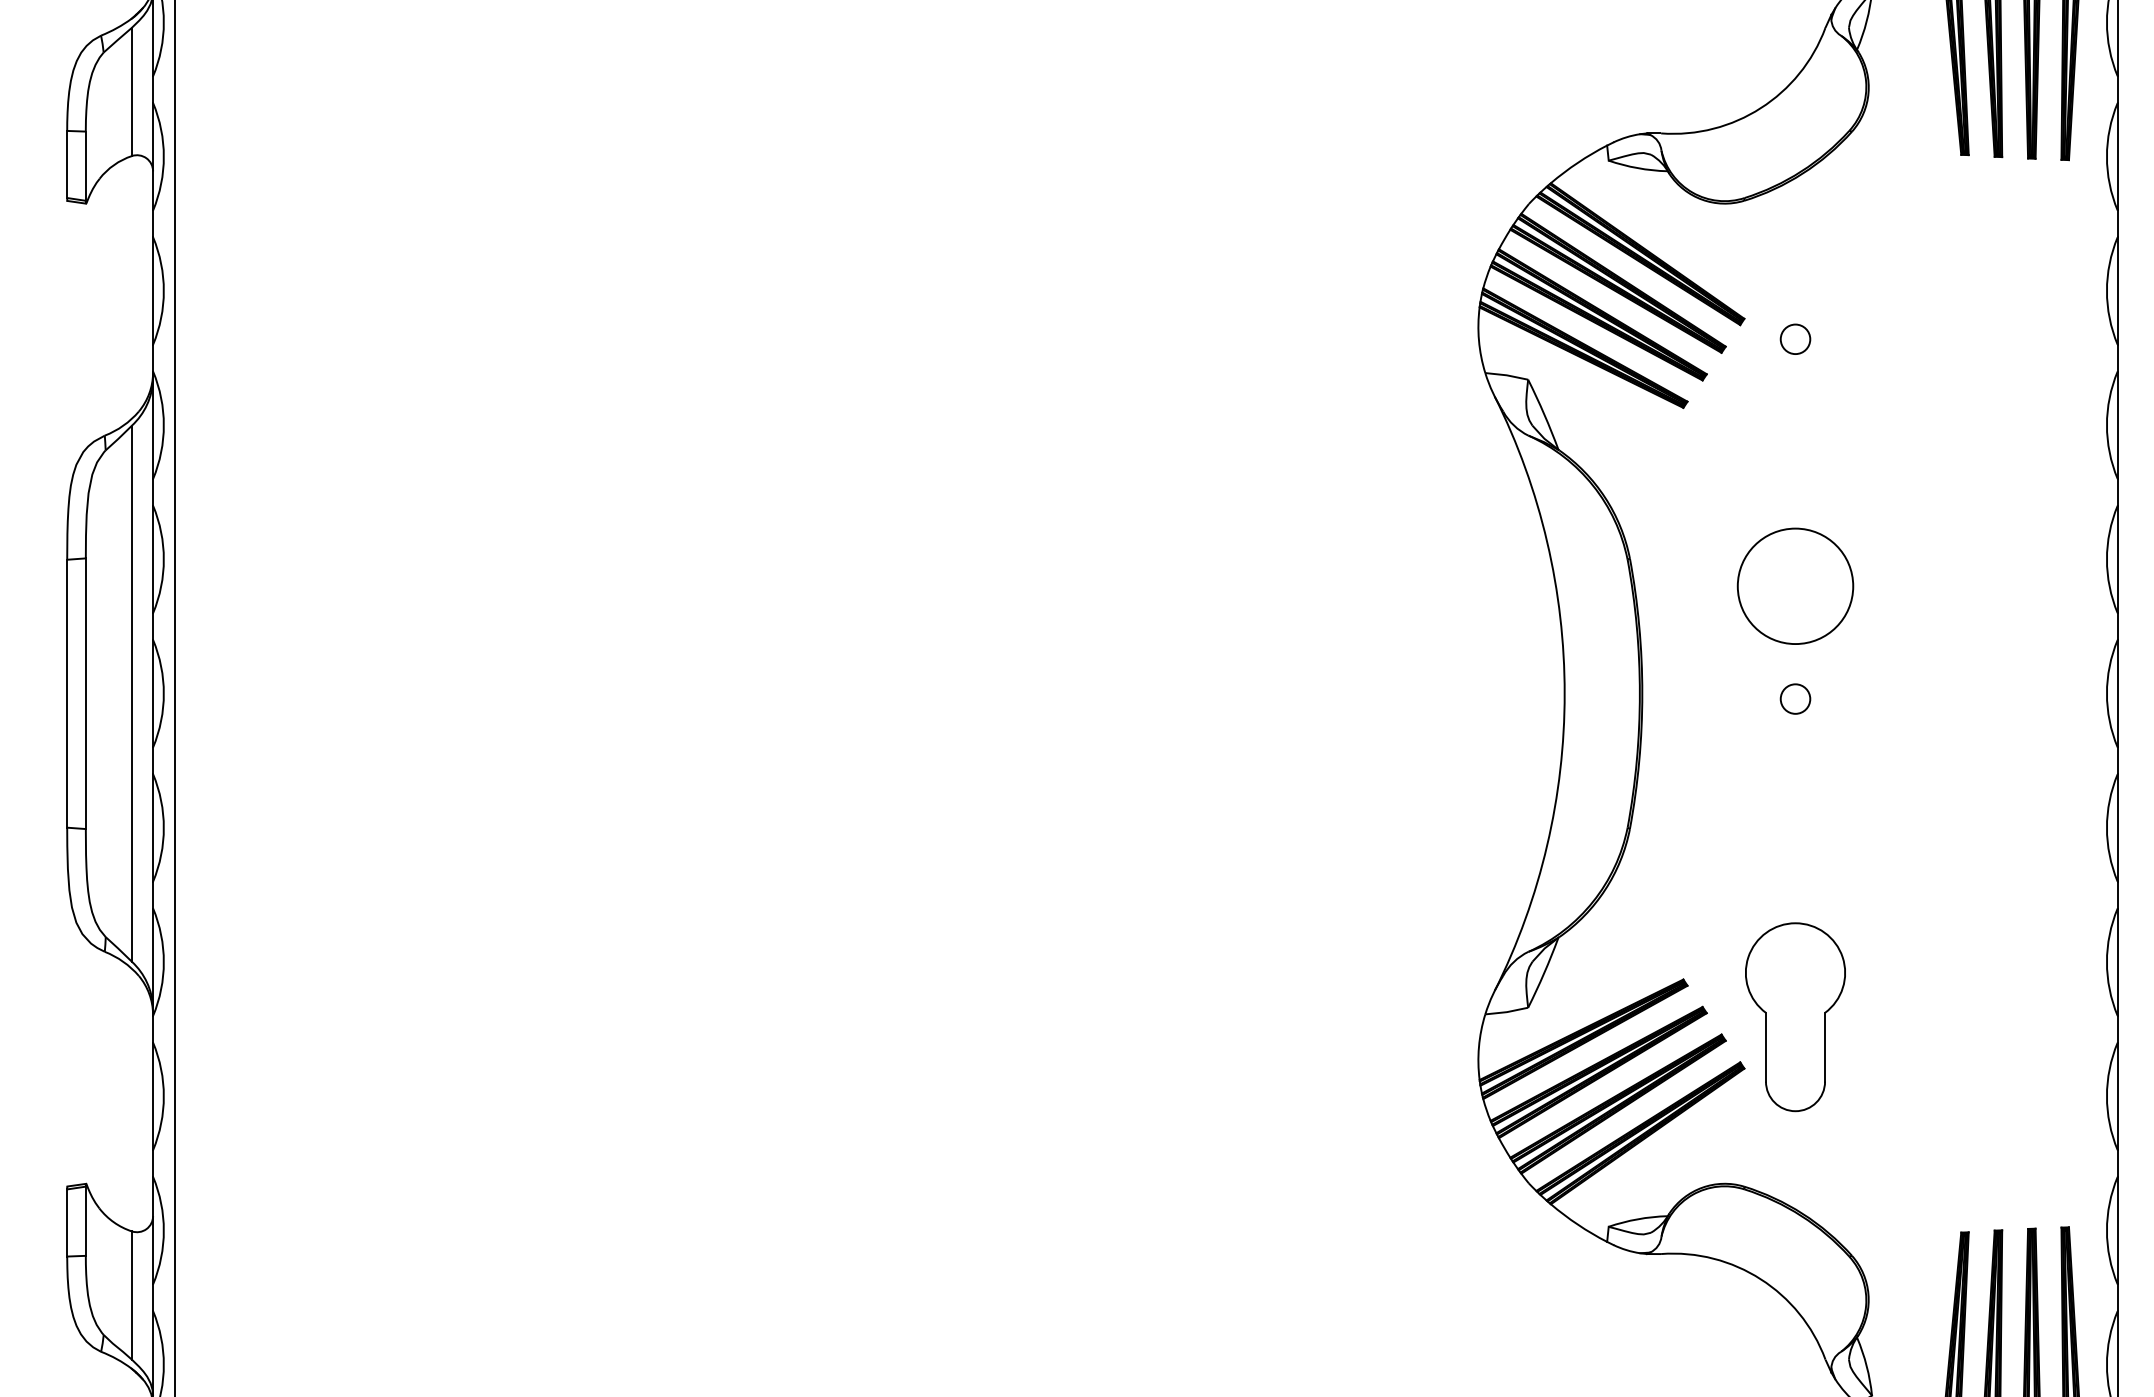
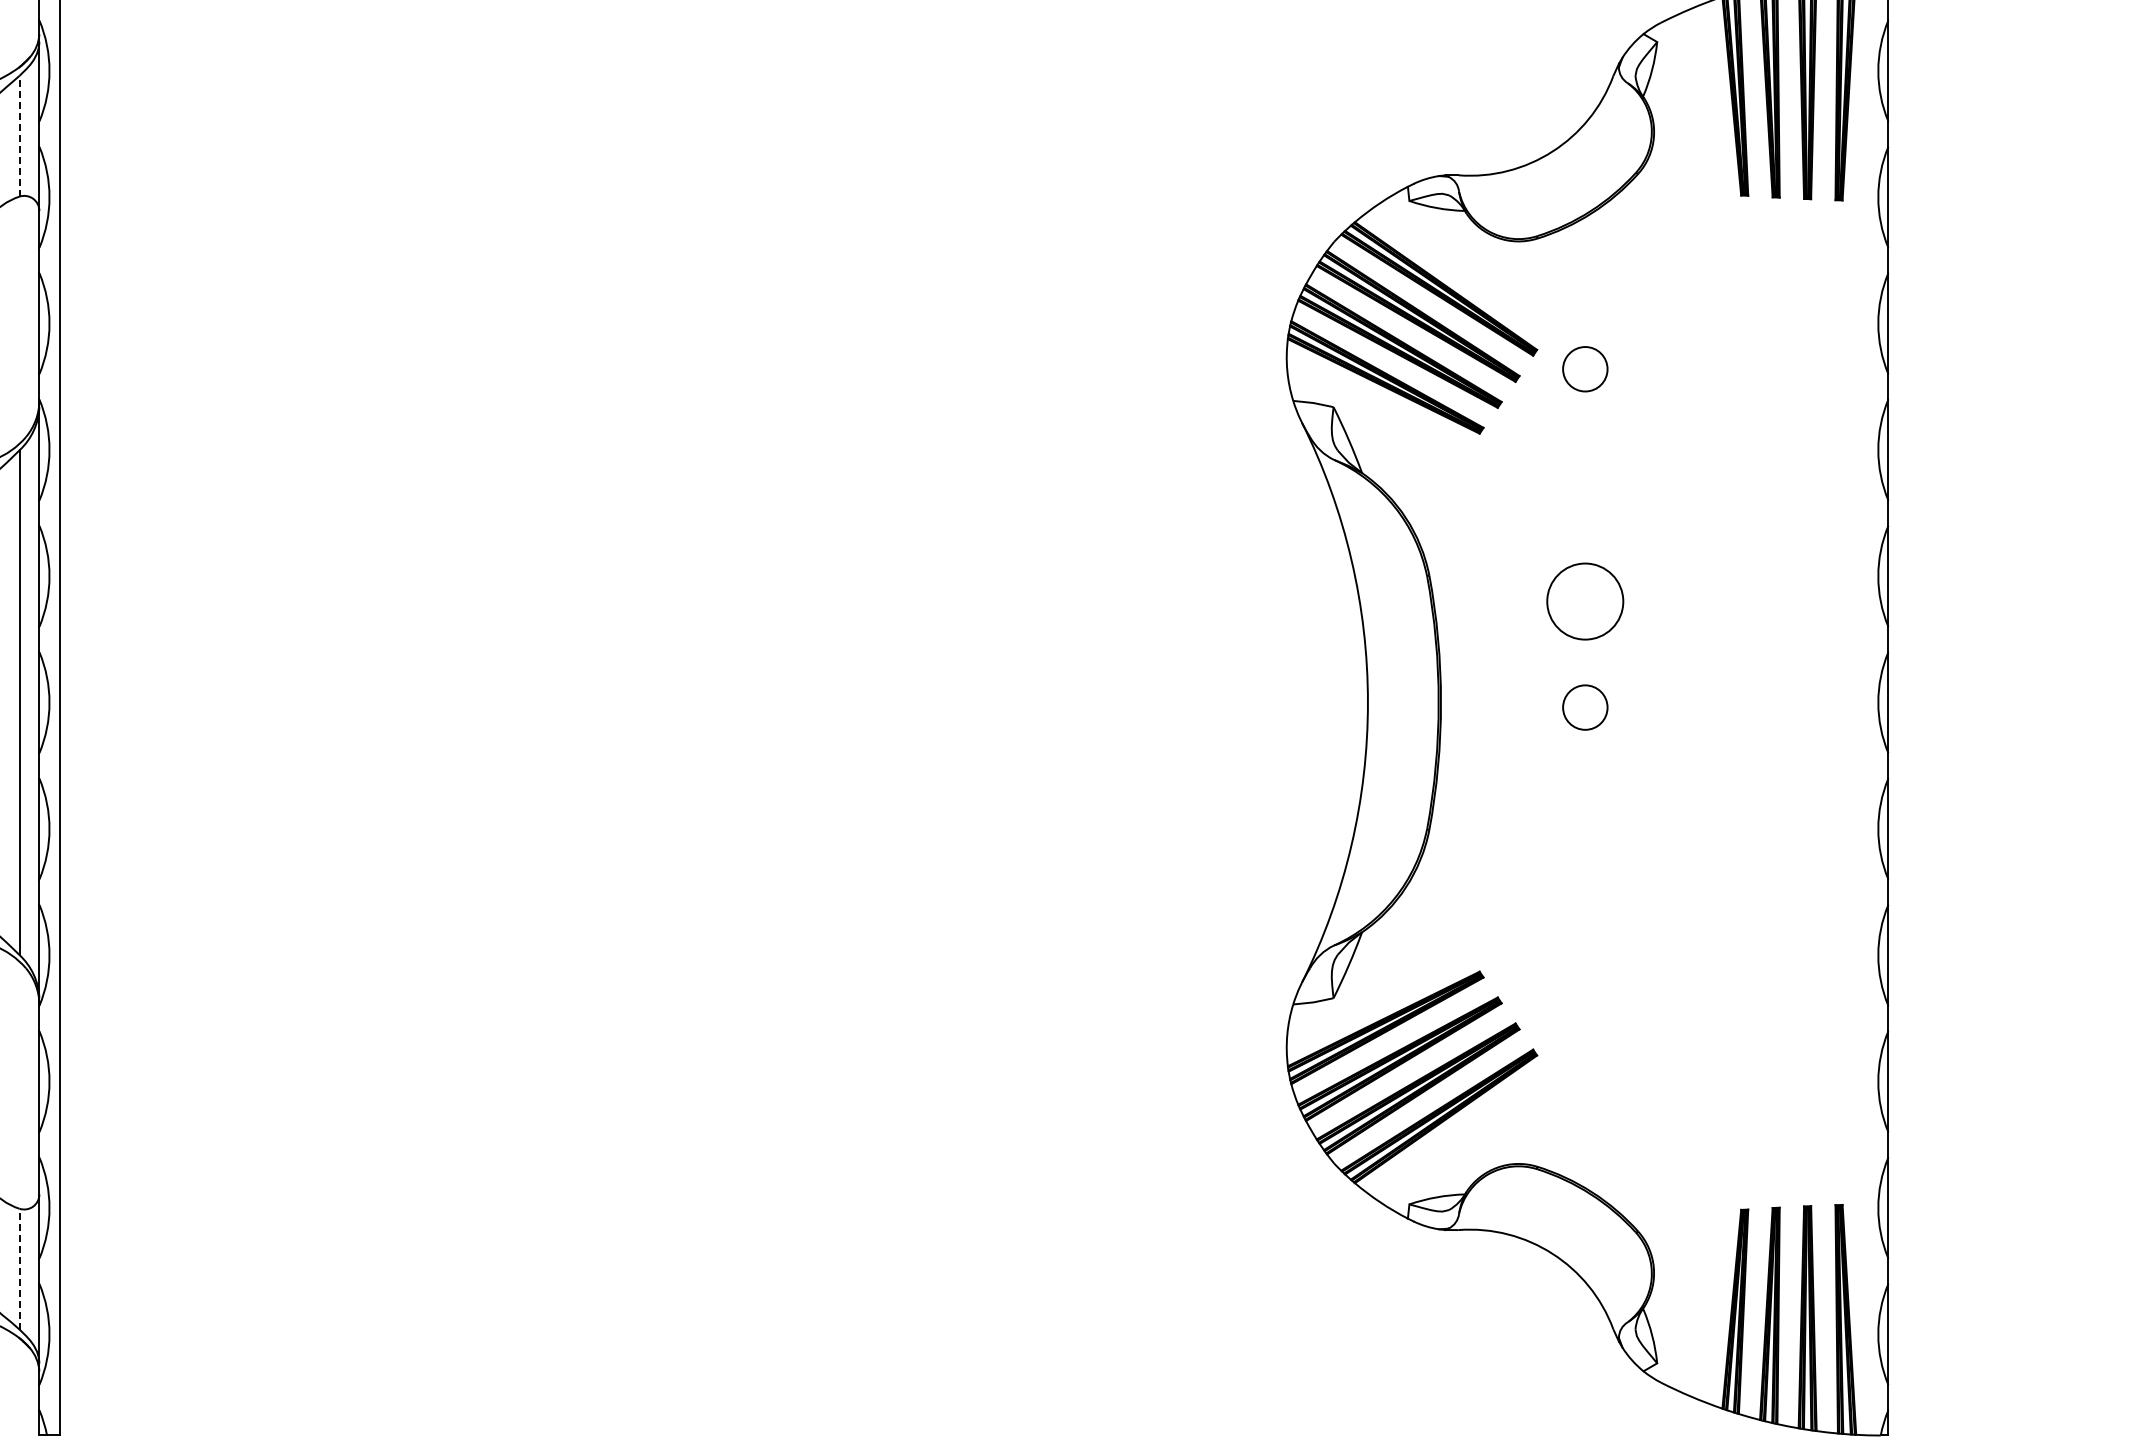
line: (131, 91) -> (19, 135), solid -> dashed
circle: (1794, 338) -> (1584, 368), size x1.6
circle: (1795, 586) -> (1585, 601), size x0.7
circle: (1794, 698) -> (1584, 707), size x1.6
part: (1794, 1016) -> (1584, 1006), removed
line: (131, 1294) -> (19, 1268), solid -> dashed

